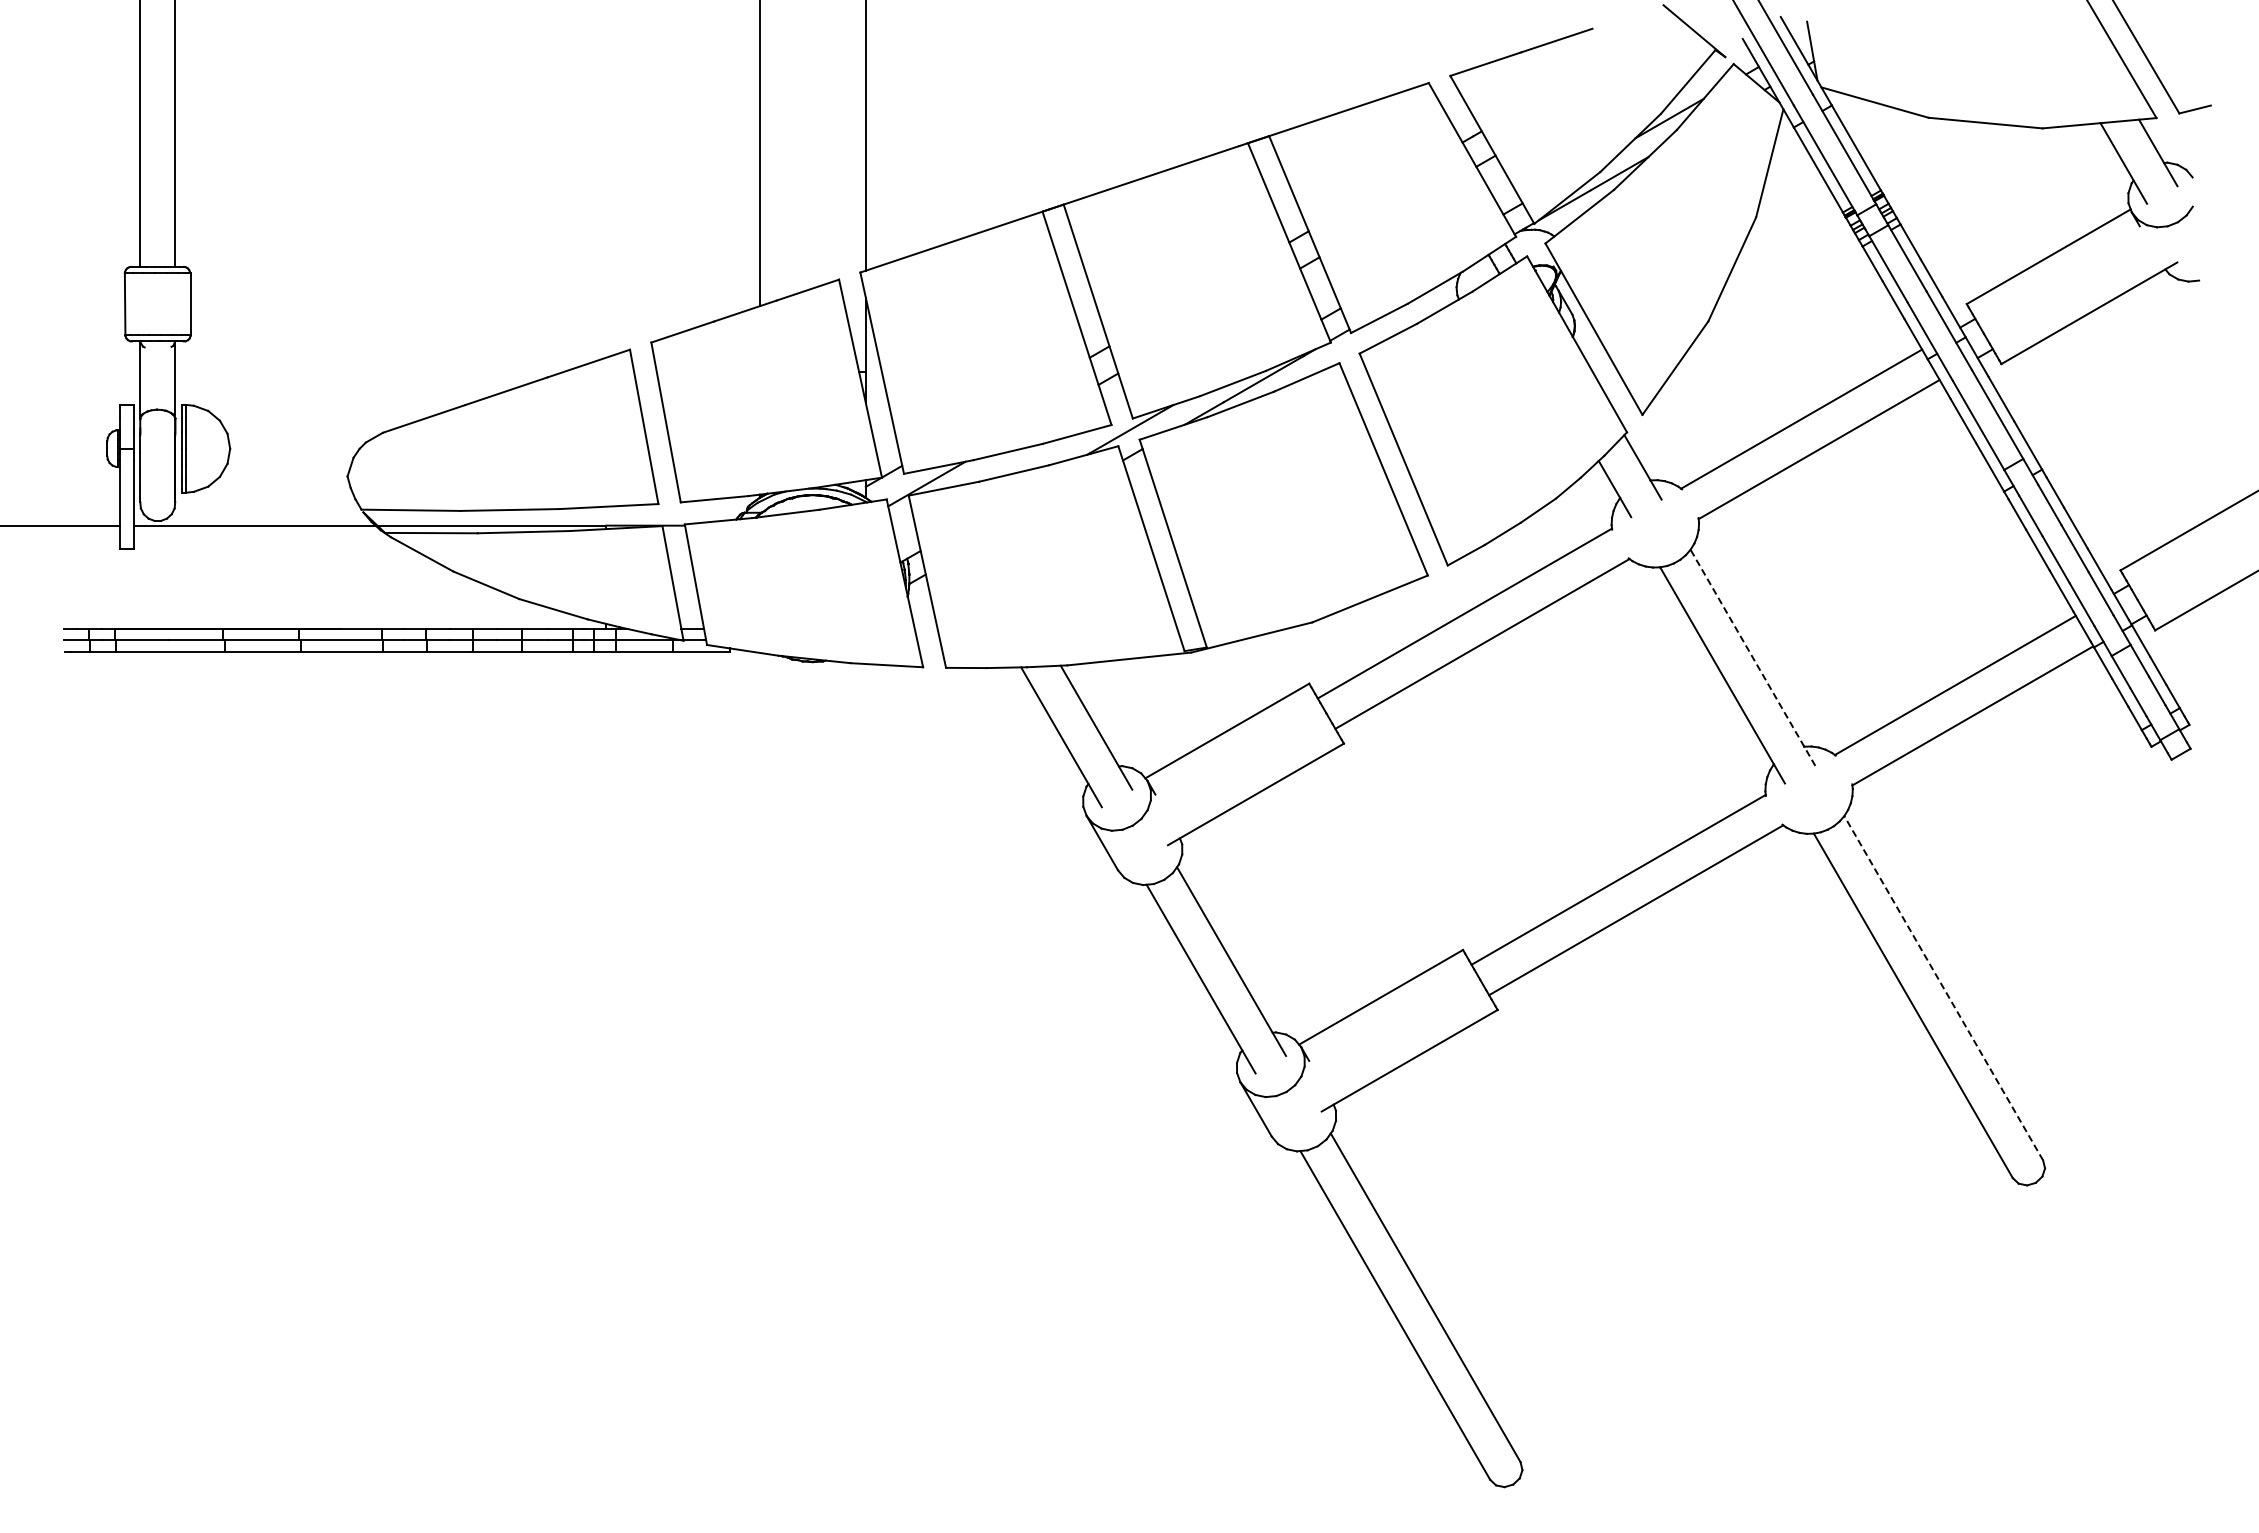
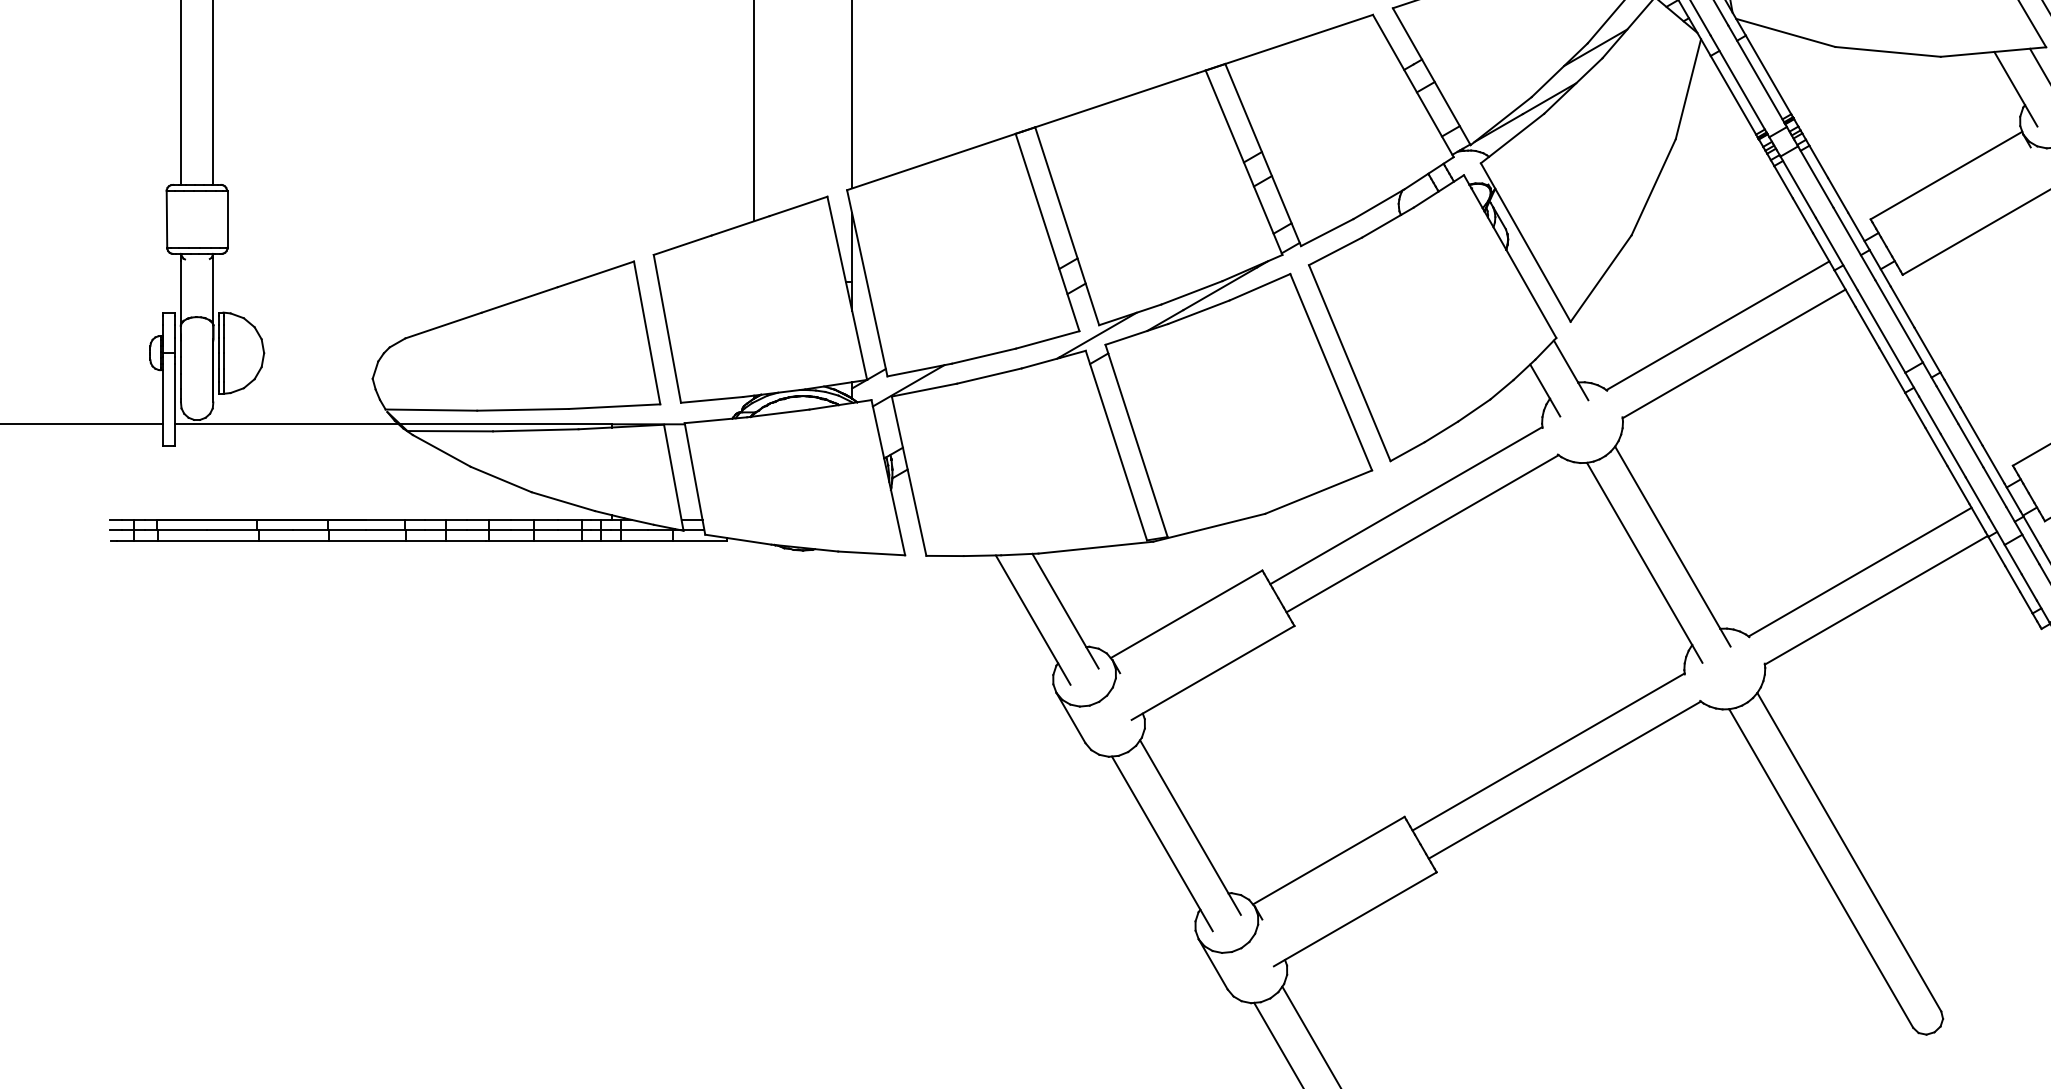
line: (1752, 657) -> (1672, 546), dashed -> solid
line: (1943, 988) -> (1849, 852), dashed -> solid

